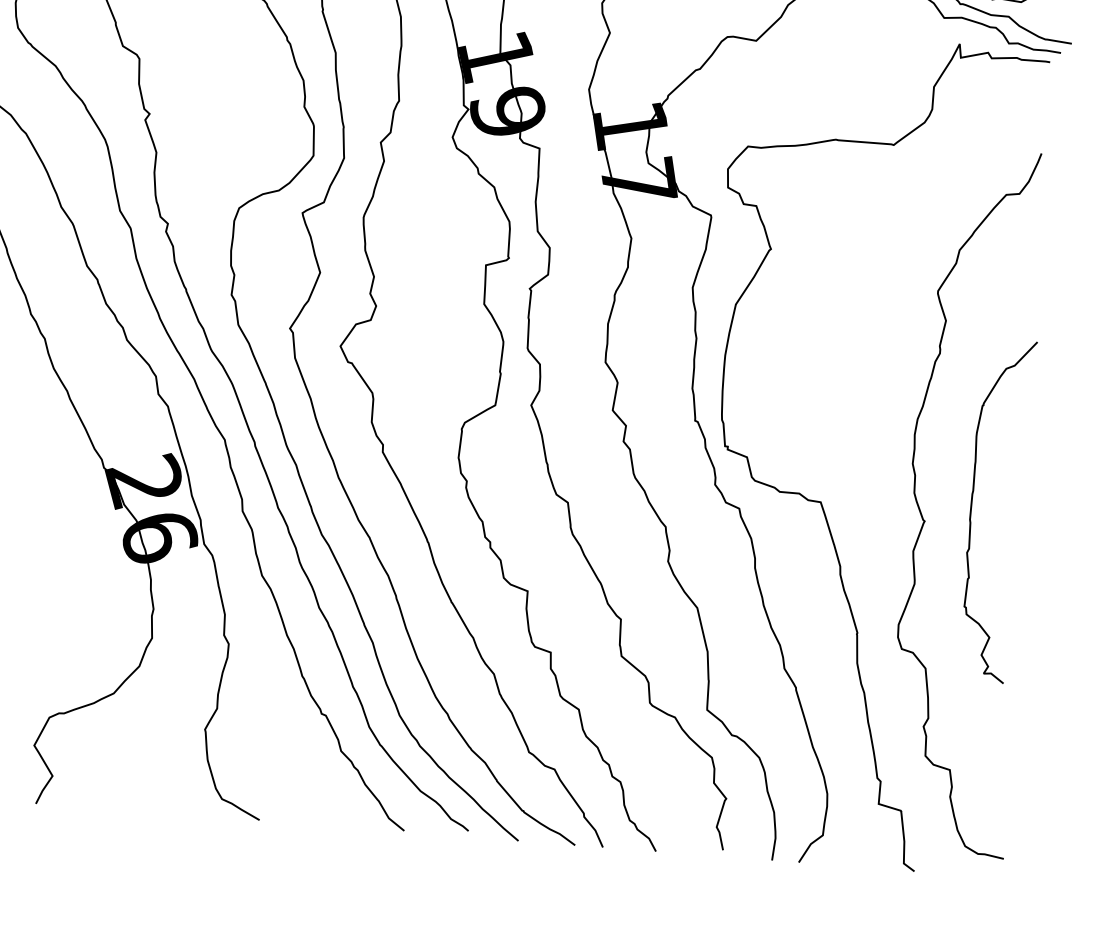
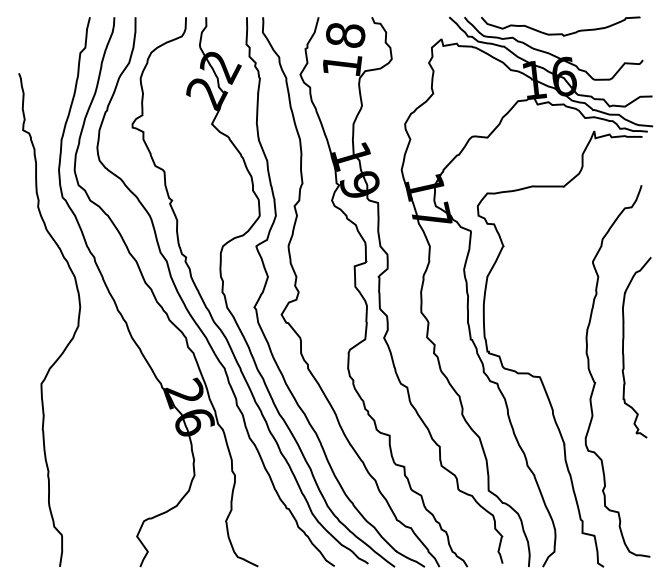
curve: (971, 508) -> (623, 347), moved

